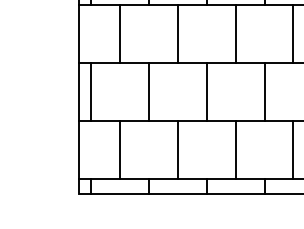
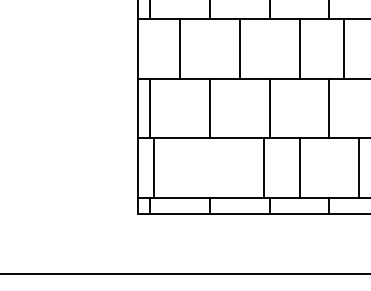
line: (293, 33) -> (344, 48), moved
line: (120, 149) -> (154, 167), moved
line: (177, 149) -> (263, 167), moved

